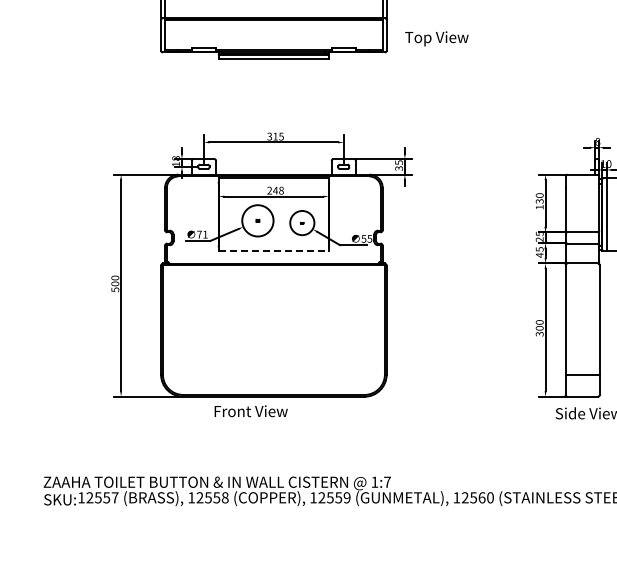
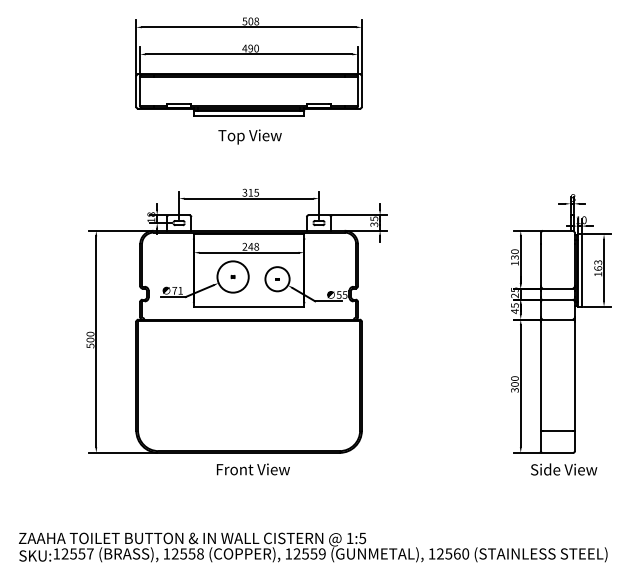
text: (436, 38) -> (249, 136), moved
line: (274, 250) -> (249, 306), dashed -> solid
text: (251, 411) -> (253, 469), moved
text: (387, 482) -> (362, 538), 1:7 -> 1:5

